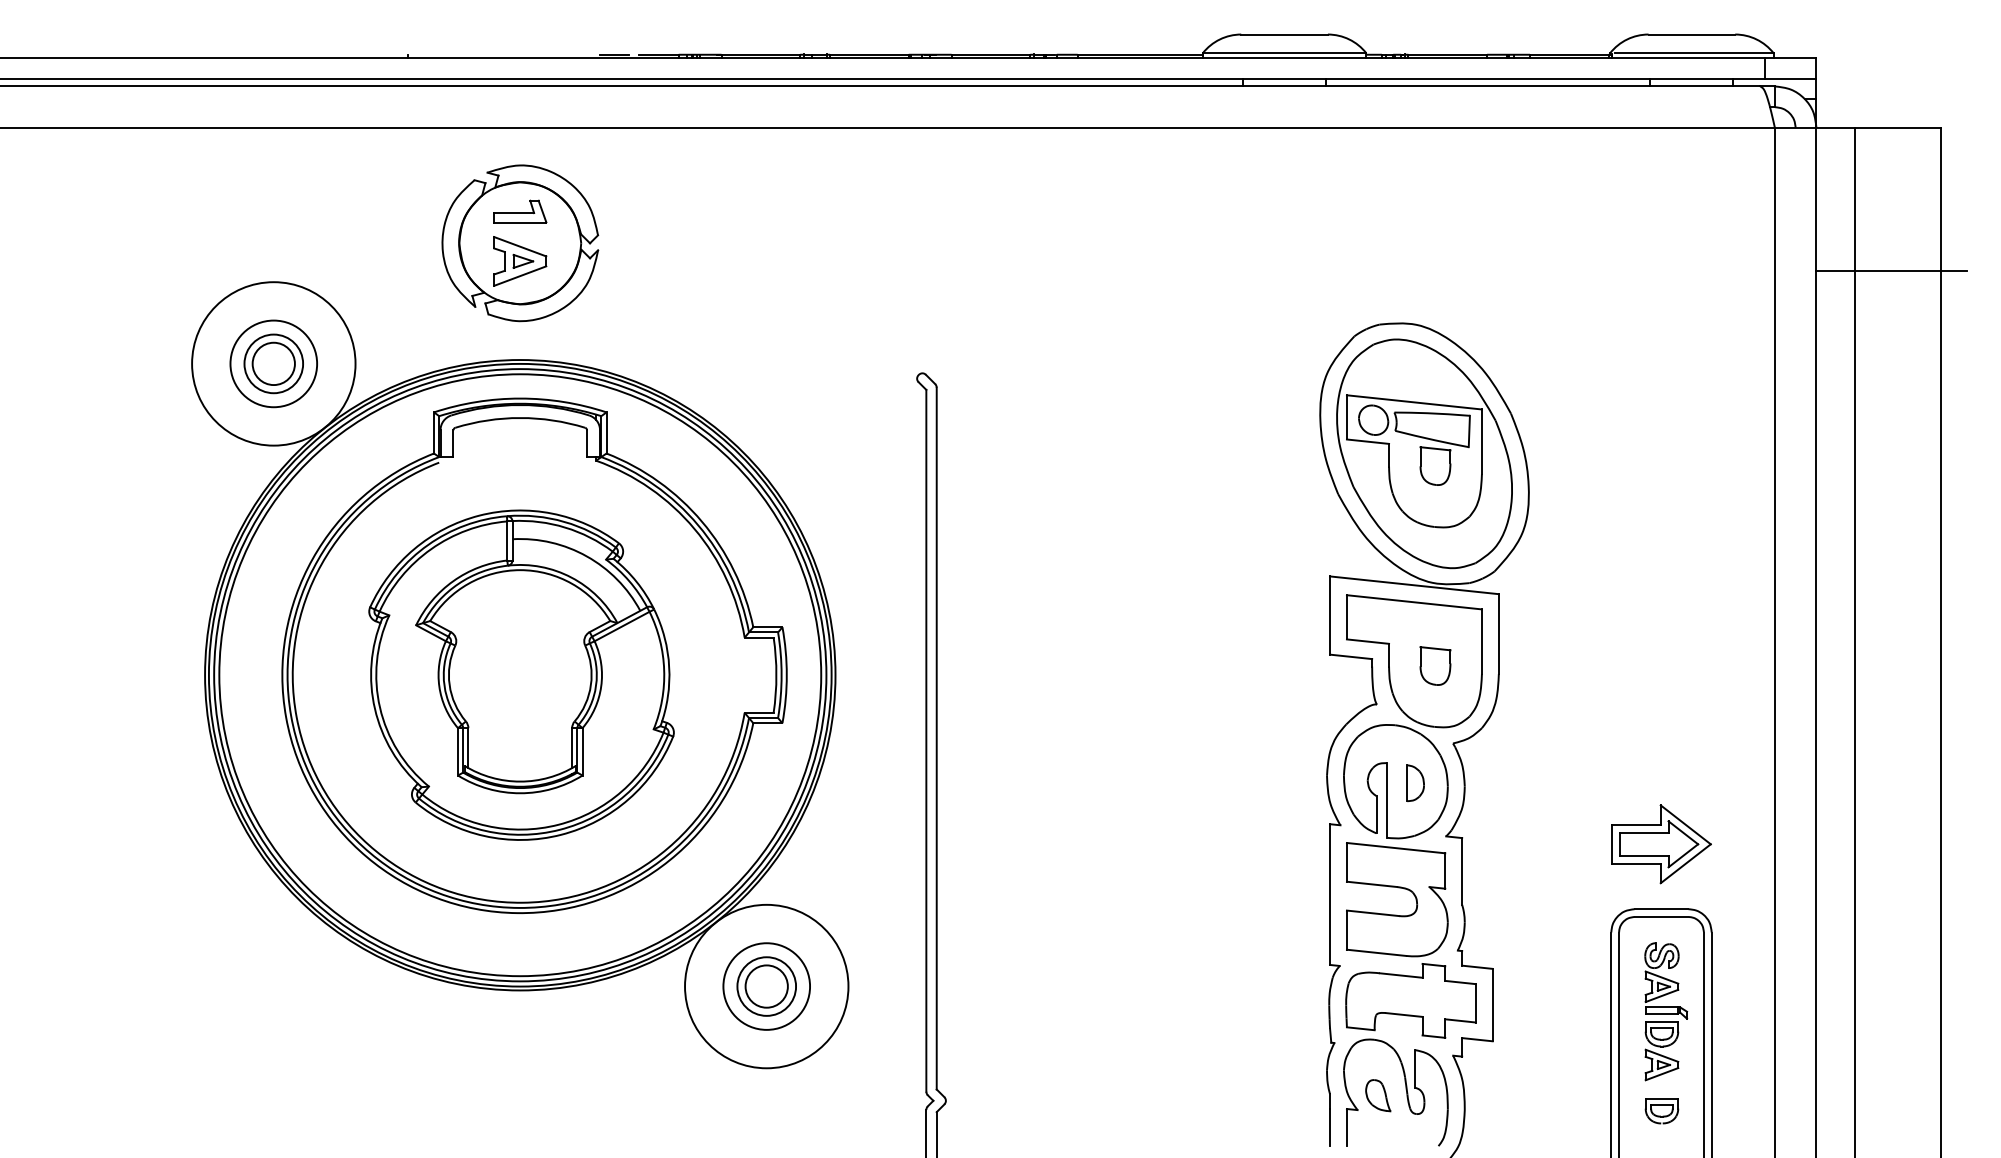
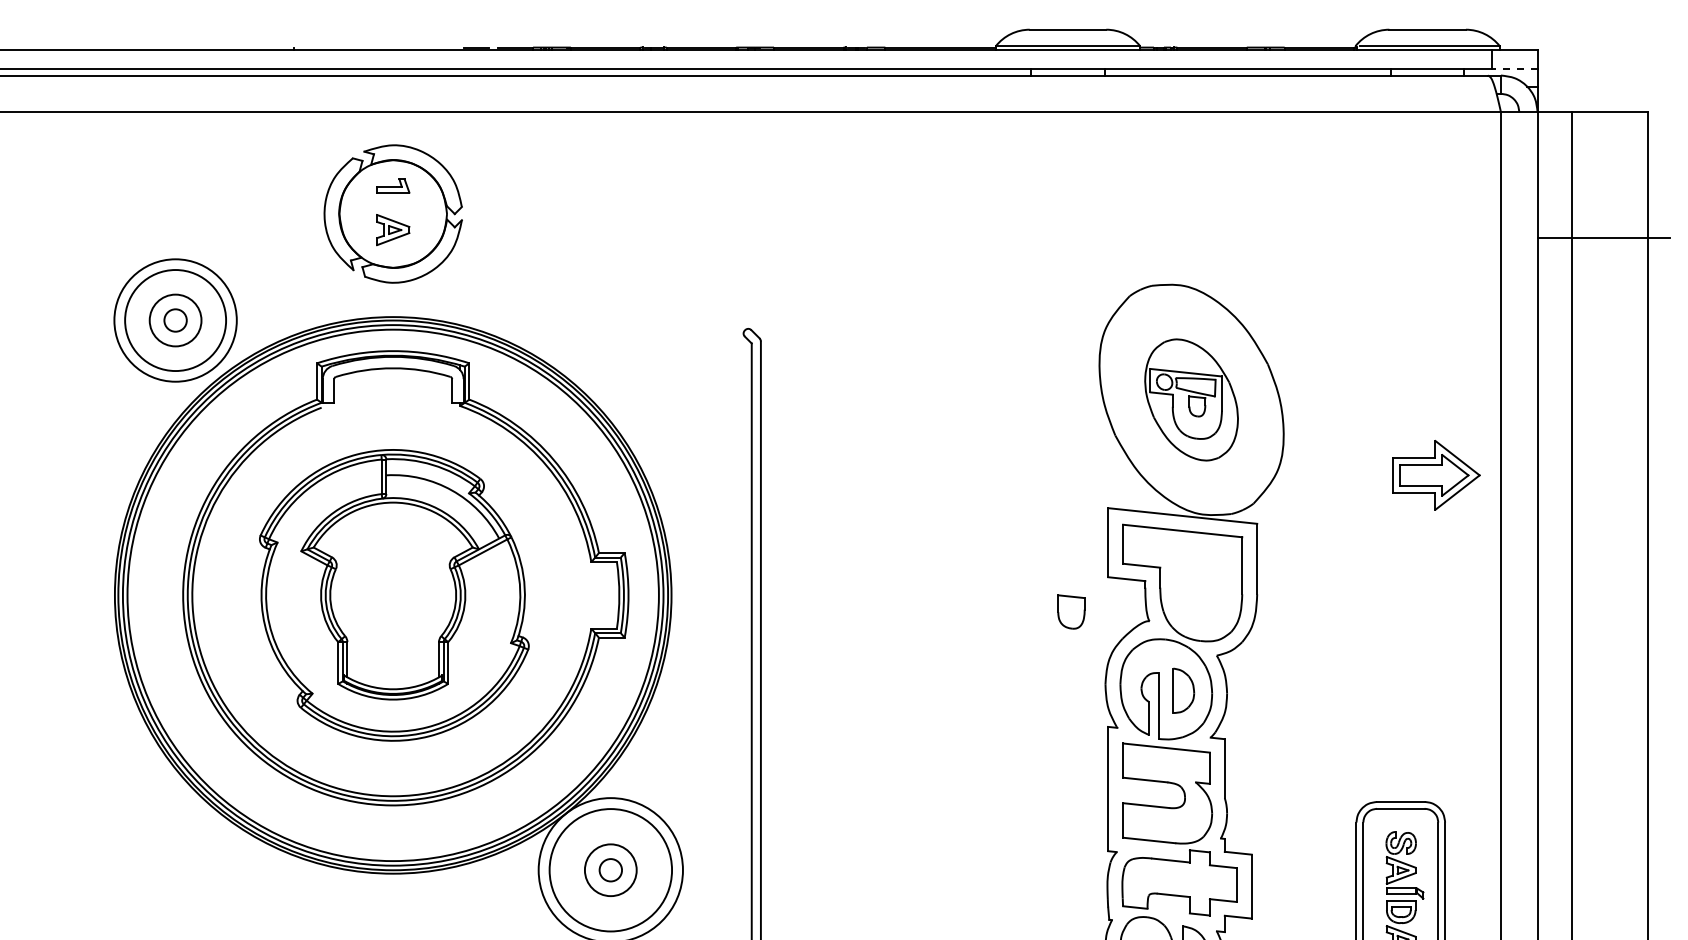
line: (1790, 78) -> (1514, 68), solid -> dashed
part: (520, 211) -> (393, 185), size x0.7
part: (520, 261) -> (393, 230), size x0.7
circle: (273, 363) -> (175, 320), size x0.6
circle: (273, 363) -> (175, 320), size x0.7
circle: (273, 363) -> (175, 320), size x1.6
part: (1424, 453) -> (1191, 399), size x0.6
part: (1435, 665) -> (1071, 611), moved
part: (1415, 782) -> (1183, 690), size x1.4
part: (1661, 844) -> (1436, 475), moved
circle: (766, 986) -> (610, 870), size x0.6
circle: (766, 986) -> (610, 870), size x1.6

